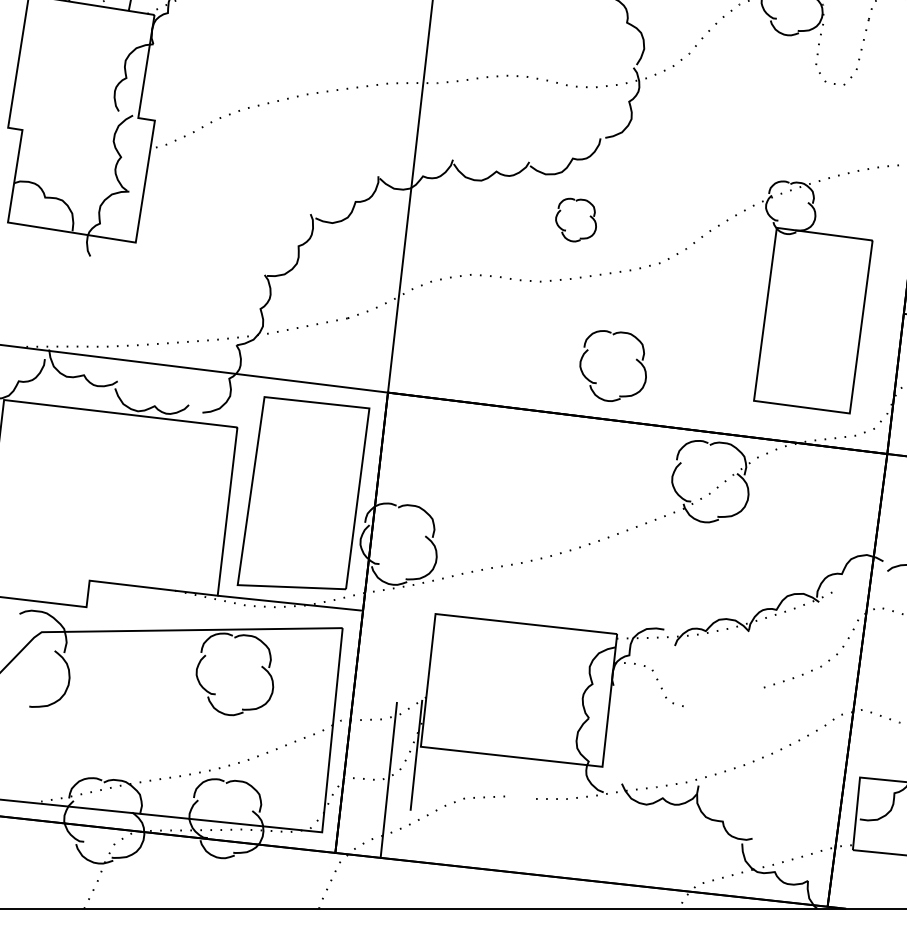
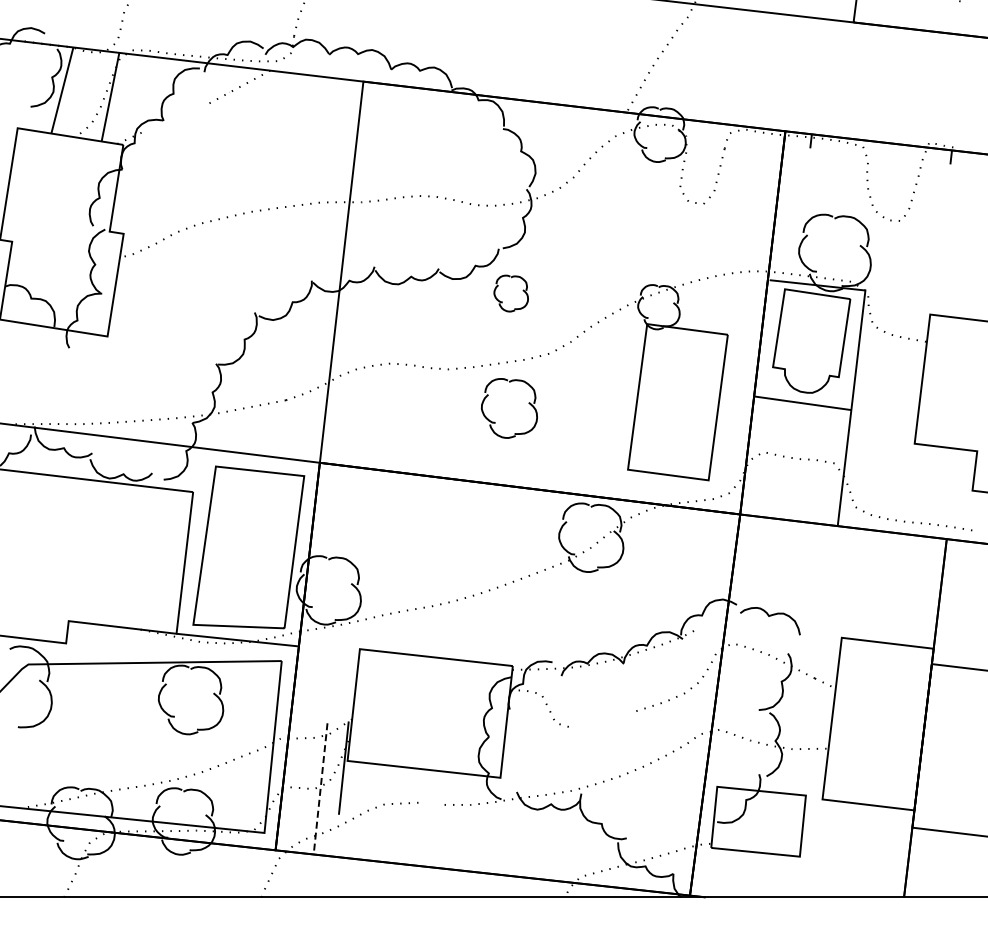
part: (575, 220) -> (510, 293), moved
part: (595, 381) -> (494, 421), moved
line: (388, 779) -> (320, 788), solid -> dashed

